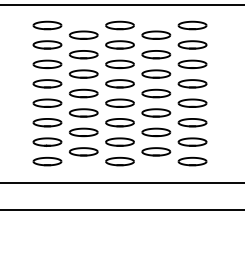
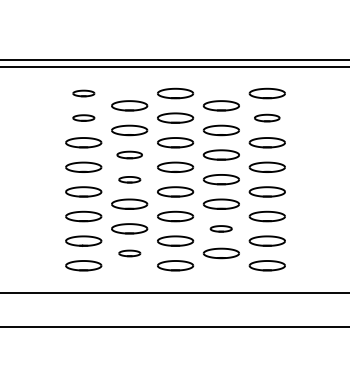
part: (47, 25) -> (83, 93), size x0.6
part: (47, 44) -> (83, 117), size x0.6
part: (191, 44) -> (266, 117), size x0.7
part: (83, 73) -> (129, 154), size x0.7
part: (83, 93) -> (129, 179), size x0.6
part: (155, 132) -> (220, 228), size x0.6
part: (83, 151) -> (129, 253), size x0.6

